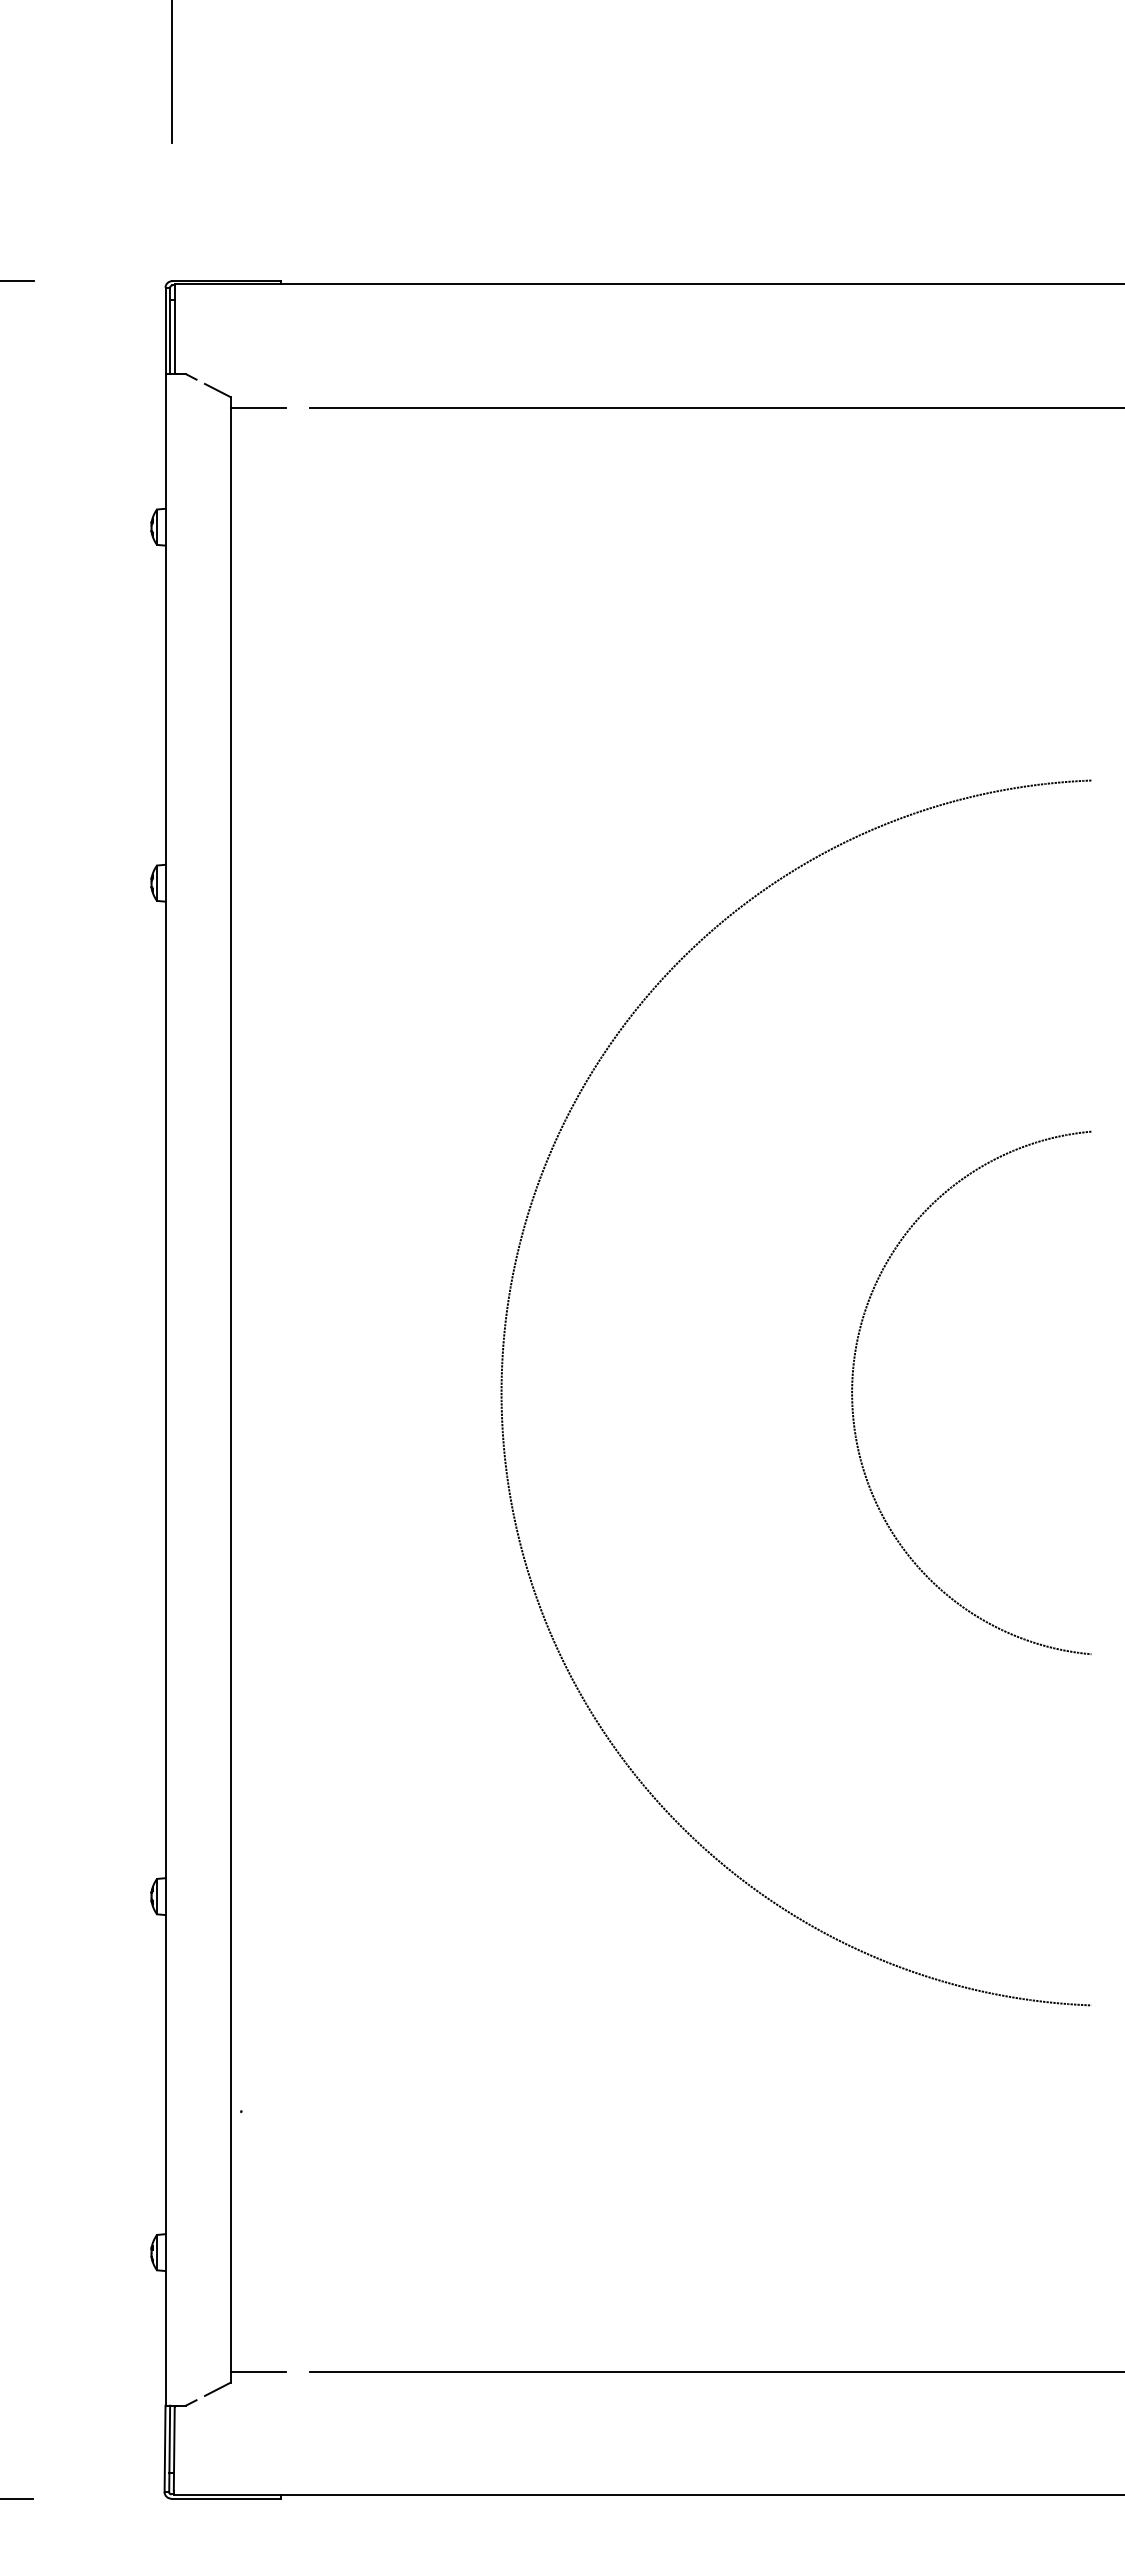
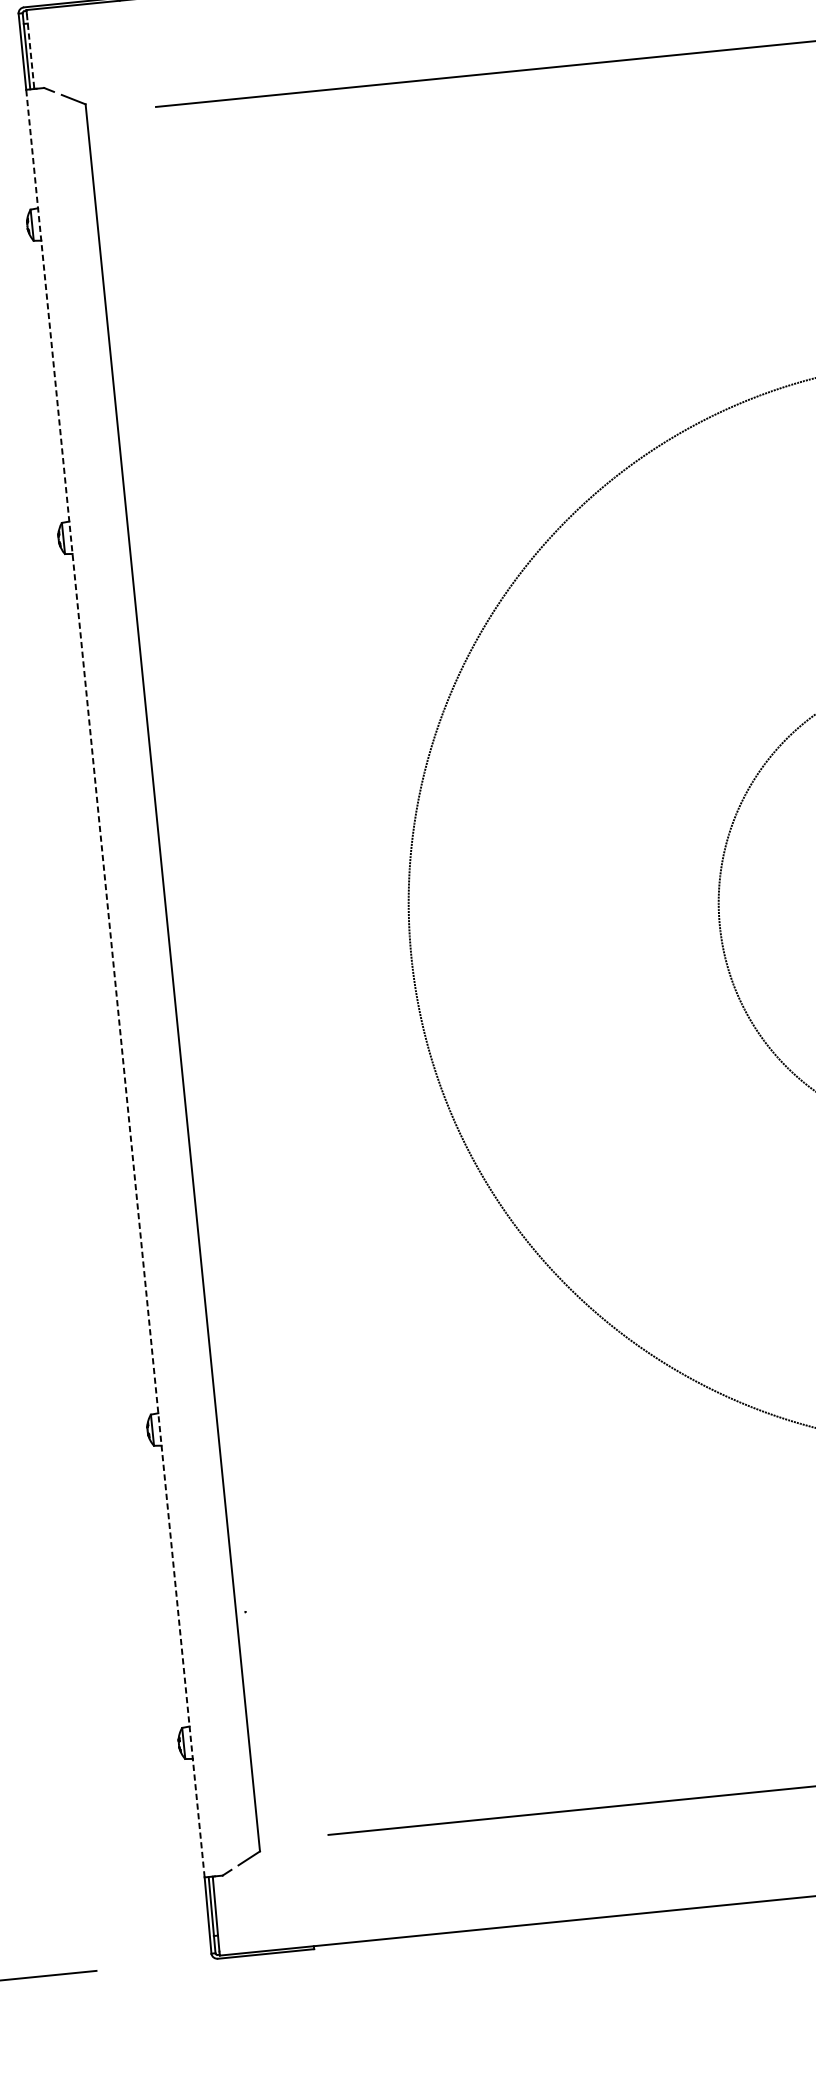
line: (174, 331) -> (30, 51), solid -> dashed
line: (258, 408) -> (111, 111), removed
line: (165, 1389) -> (115, 983), solid -> dashed
line: (258, 2371) -> (283, 1839), removed

